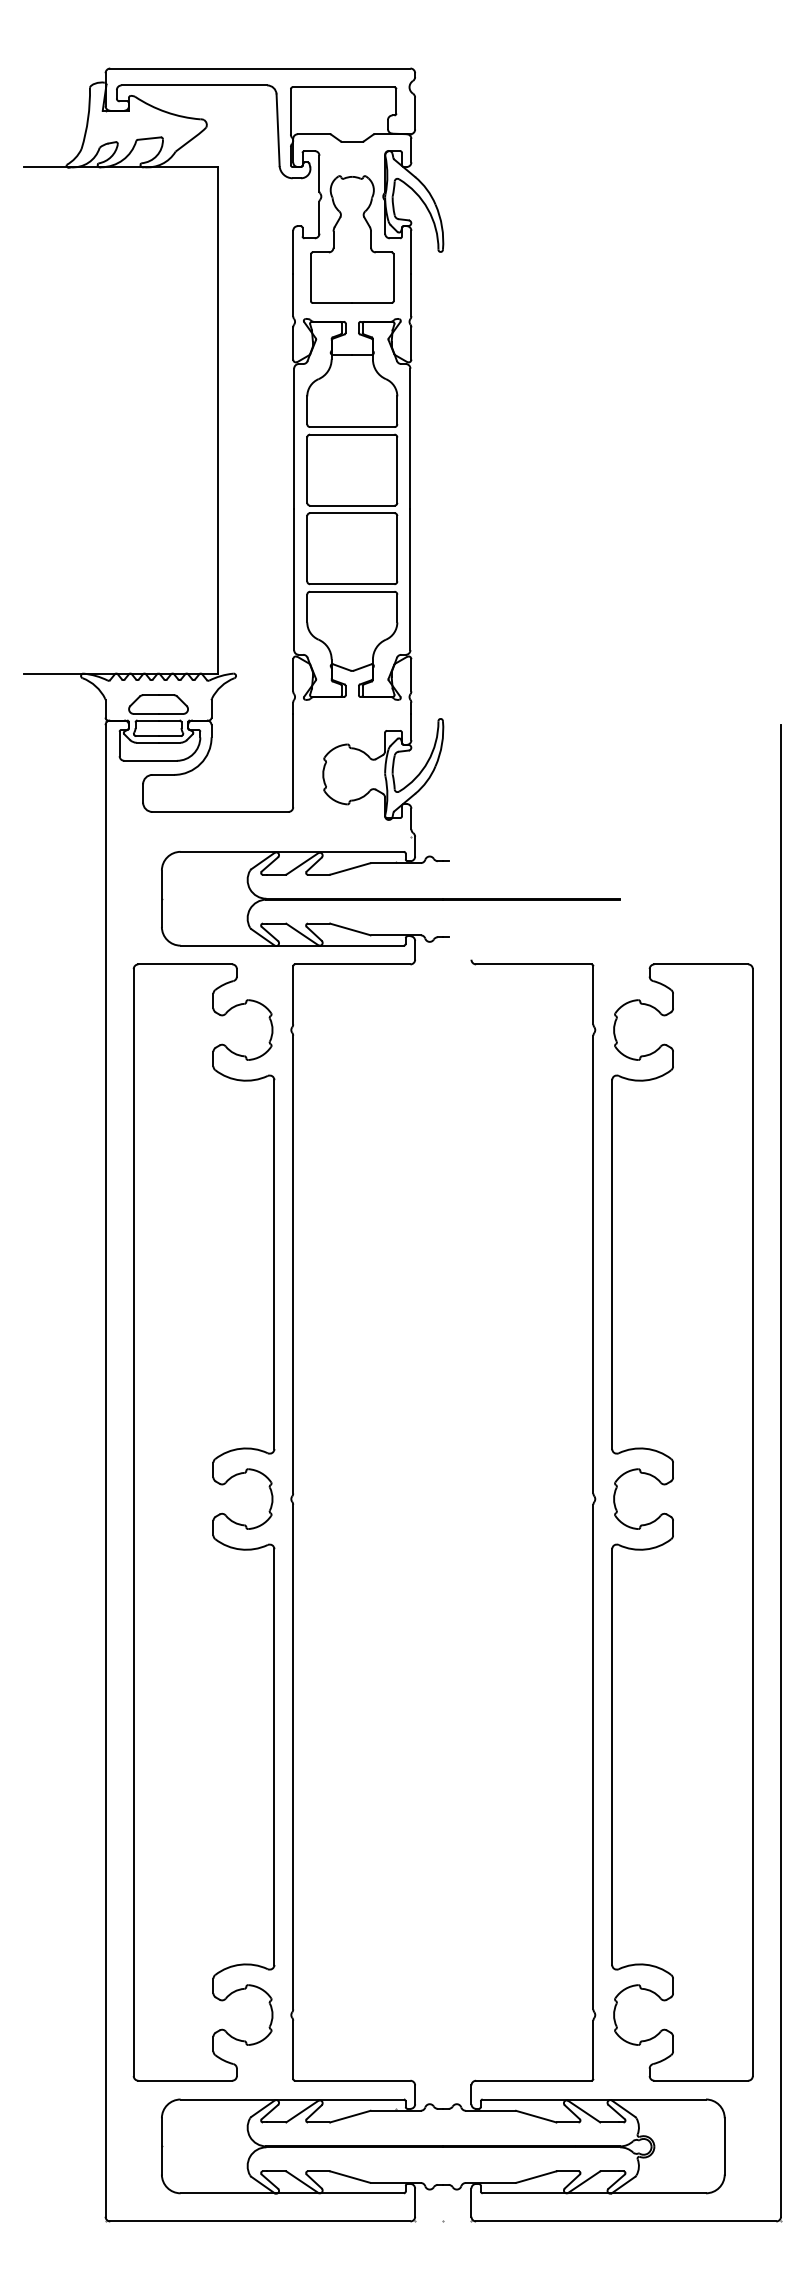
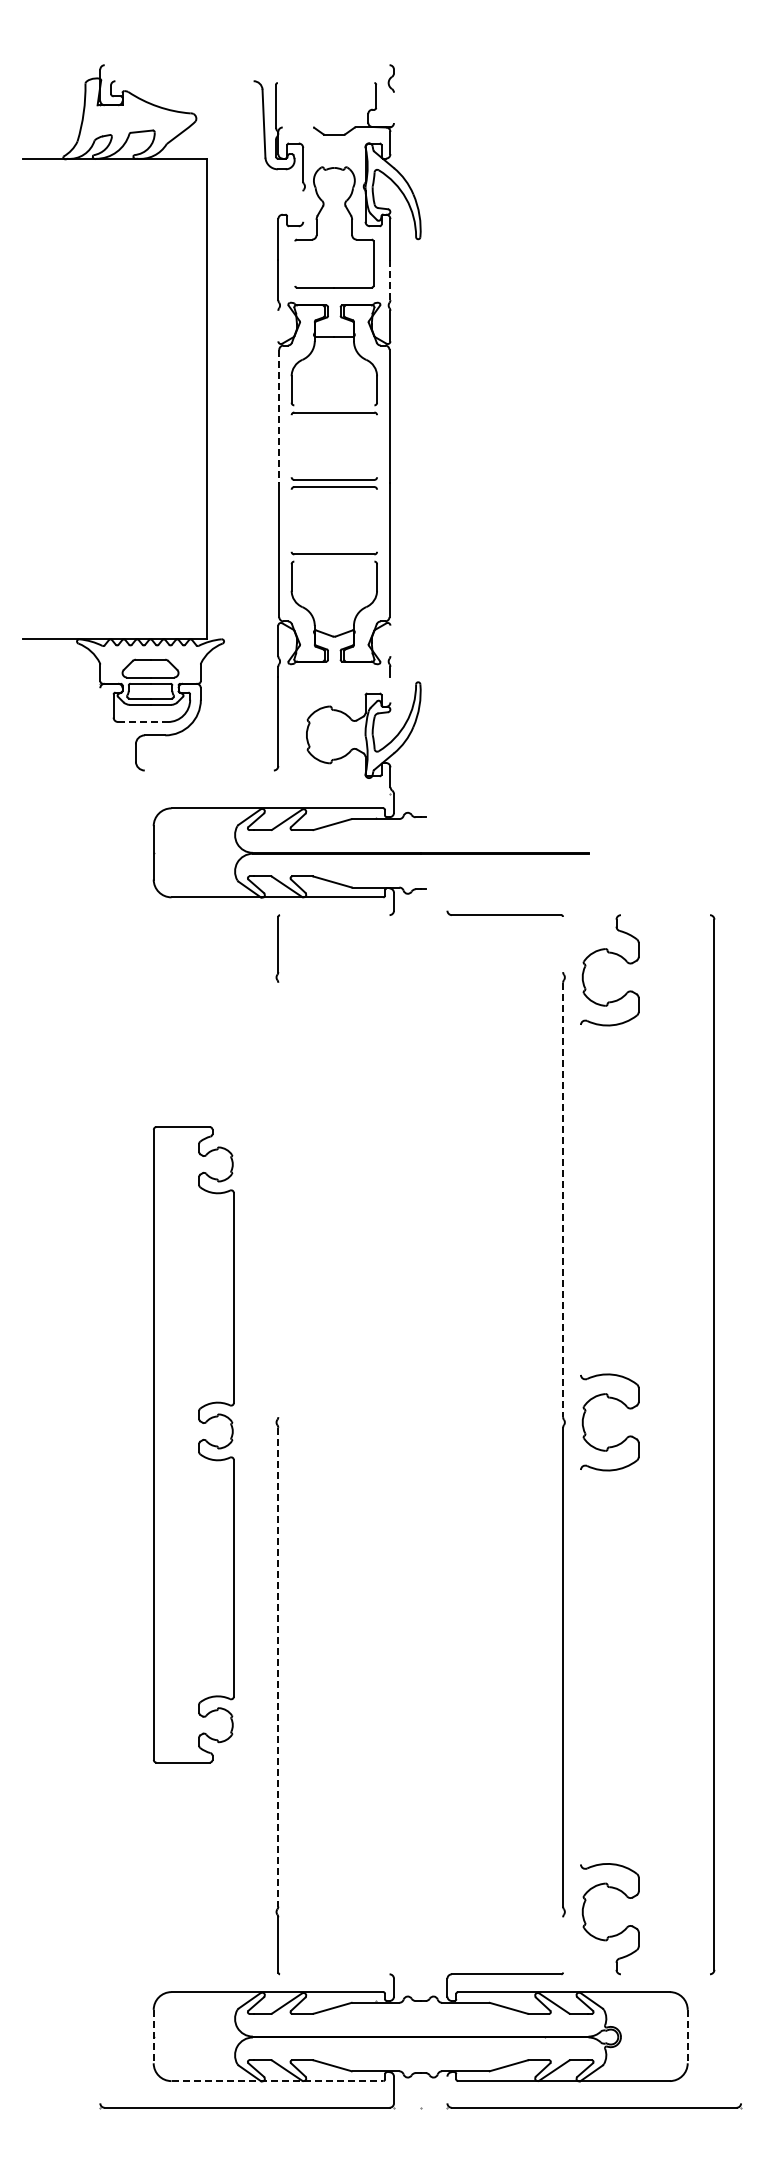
line: (259, 68) -> (246, 65), removed
line: (194, 85) -> (184, 81), removed
line: (342, 86) -> (325, 82), removed
line: (415, 113) -> (394, 107), removed
line: (313, 134) -> (297, 127), removed
line: (319, 217) -> (303, 206), removed
line: (311, 277) -> (295, 263), removed
line: (411, 294) -> (390, 279), solid -> dashed
line: (293, 342) -> (278, 325), removed
line: (352, 427) -> (334, 405), removed
line: (294, 438) -> (279, 416), solid -> dashed
line: (307, 470) -> (291, 446), removed
line: (397, 470) -> (377, 446), removed
line: (307, 548) -> (291, 520), removed
line: (397, 548) -> (377, 520), removed
line: (352, 591) -> (334, 561), removed
line: (411, 674) -> (390, 640), removed
line: (411, 726) -> (390, 689), removed
line: (151, 761) -> (143, 722), solid -> dashed
line: (219, 811) -> (208, 770), removed
line: (352, 964) -> (334, 915), removed
line: (701, 964) -> (665, 915), removed
line: (593, 995) -> (563, 944), removed
line: (293, 1264) -> (278, 1199), removed
line: (611, 1264) -> (580, 1199), removed
line: (593, 1265) -> (563, 1200), solid -> dashed
line: (105, 1470) -> (100, 1395), removed
line: (781, 1470) -> (741, 1395), removed
part: (203, 1522) -> (193, 1444), size x0.6
line: (293, 1757) -> (278, 1667), solid -> dashed
line: (611, 1757) -> (580, 1667), removed
line: (593, 2049) -> (563, 1944), removed
line: (352, 2080) -> (334, 1974), removed
line: (700, 2080) -> (664, 1974), removed
line: (161, 2146) -> (153, 2036), solid -> dashed
line: (724, 2146) -> (687, 2036), solid -> dashed
line: (292, 2193) -> (277, 2081), solid -> dashed
line: (471, 2202) -> (447, 2089), removed

